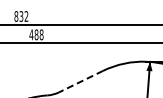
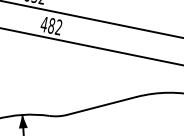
text: (41, 34) -> (58, 26), 488 -> 482
line: (80, 81) -> (101, 105), dashed -> solid

